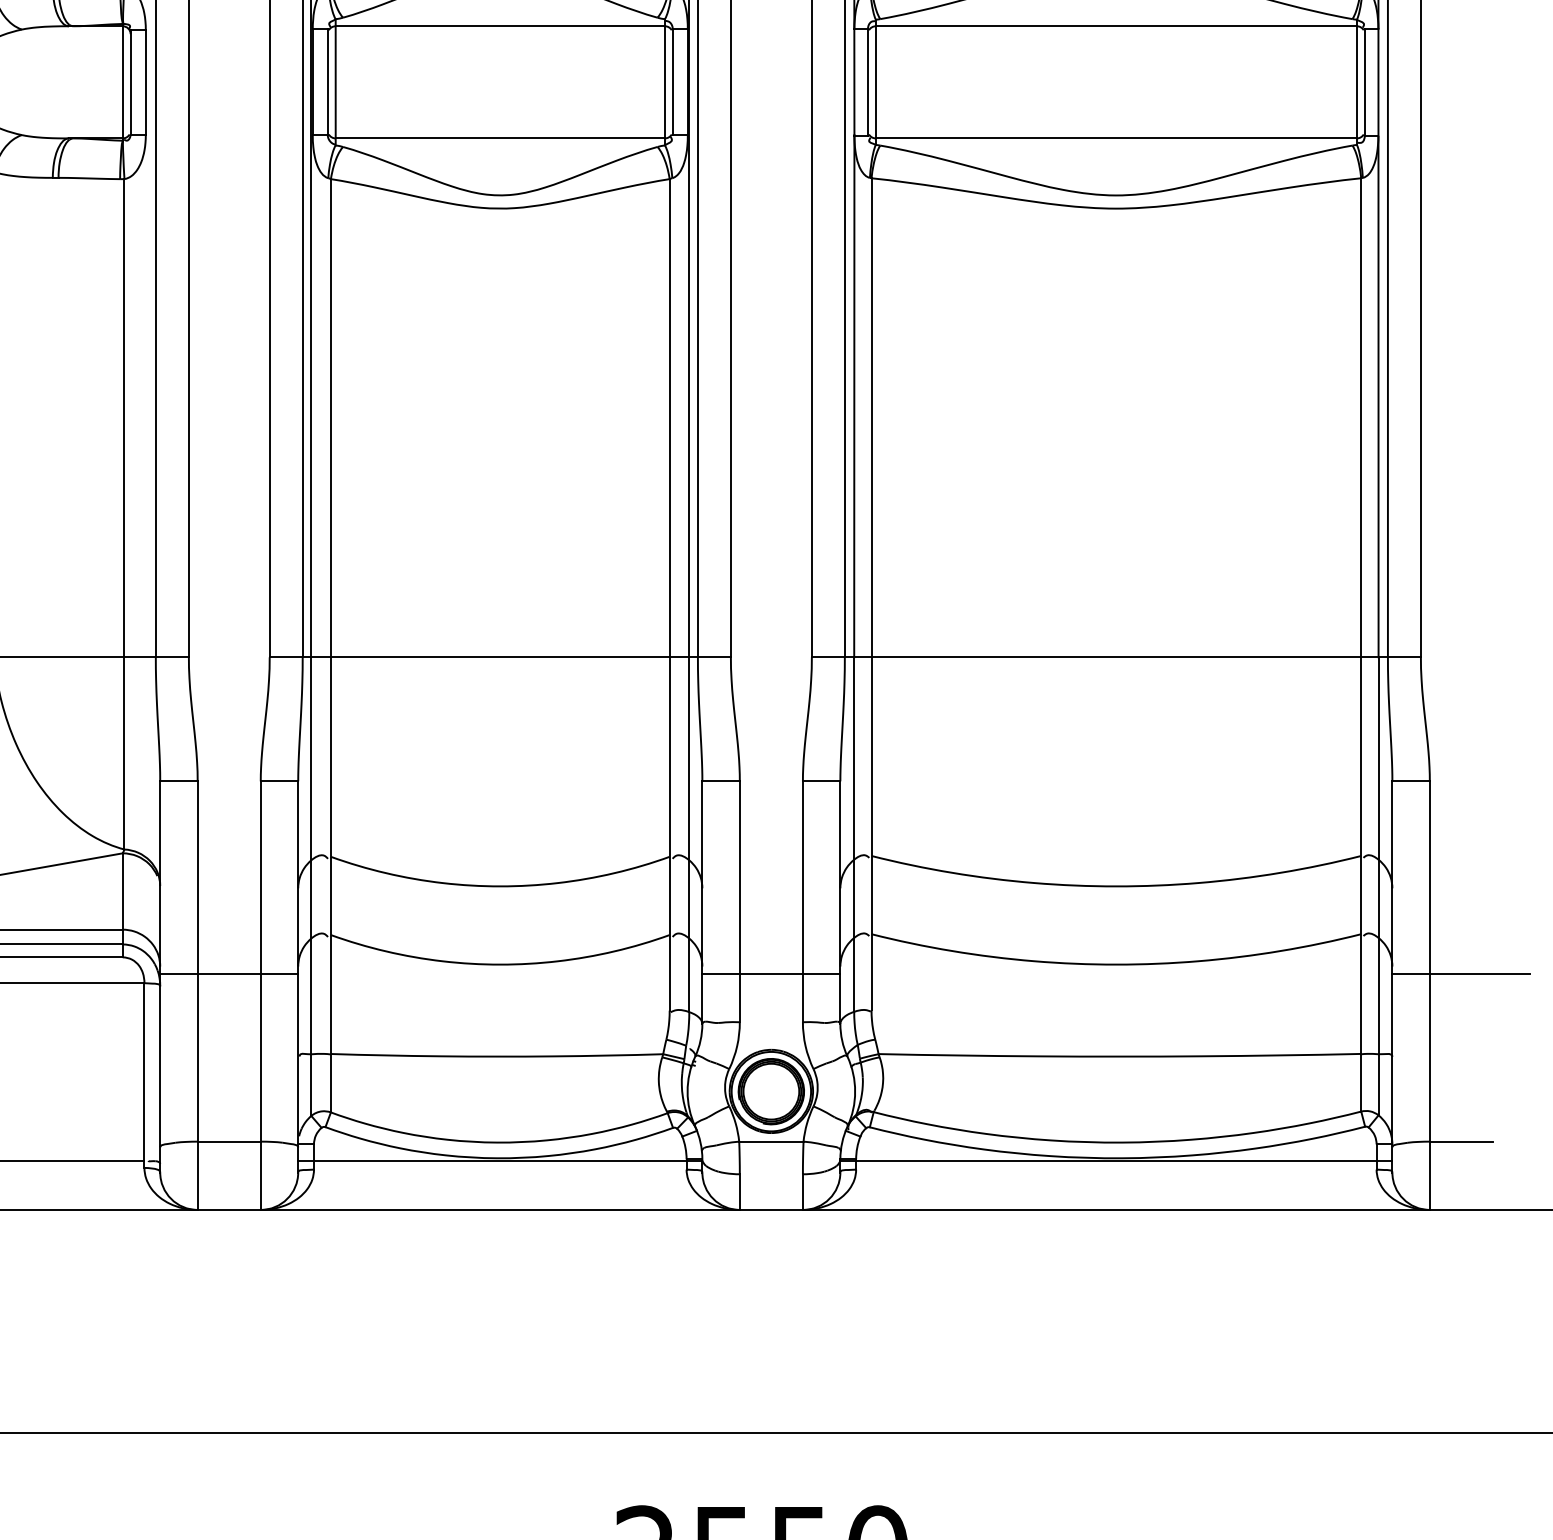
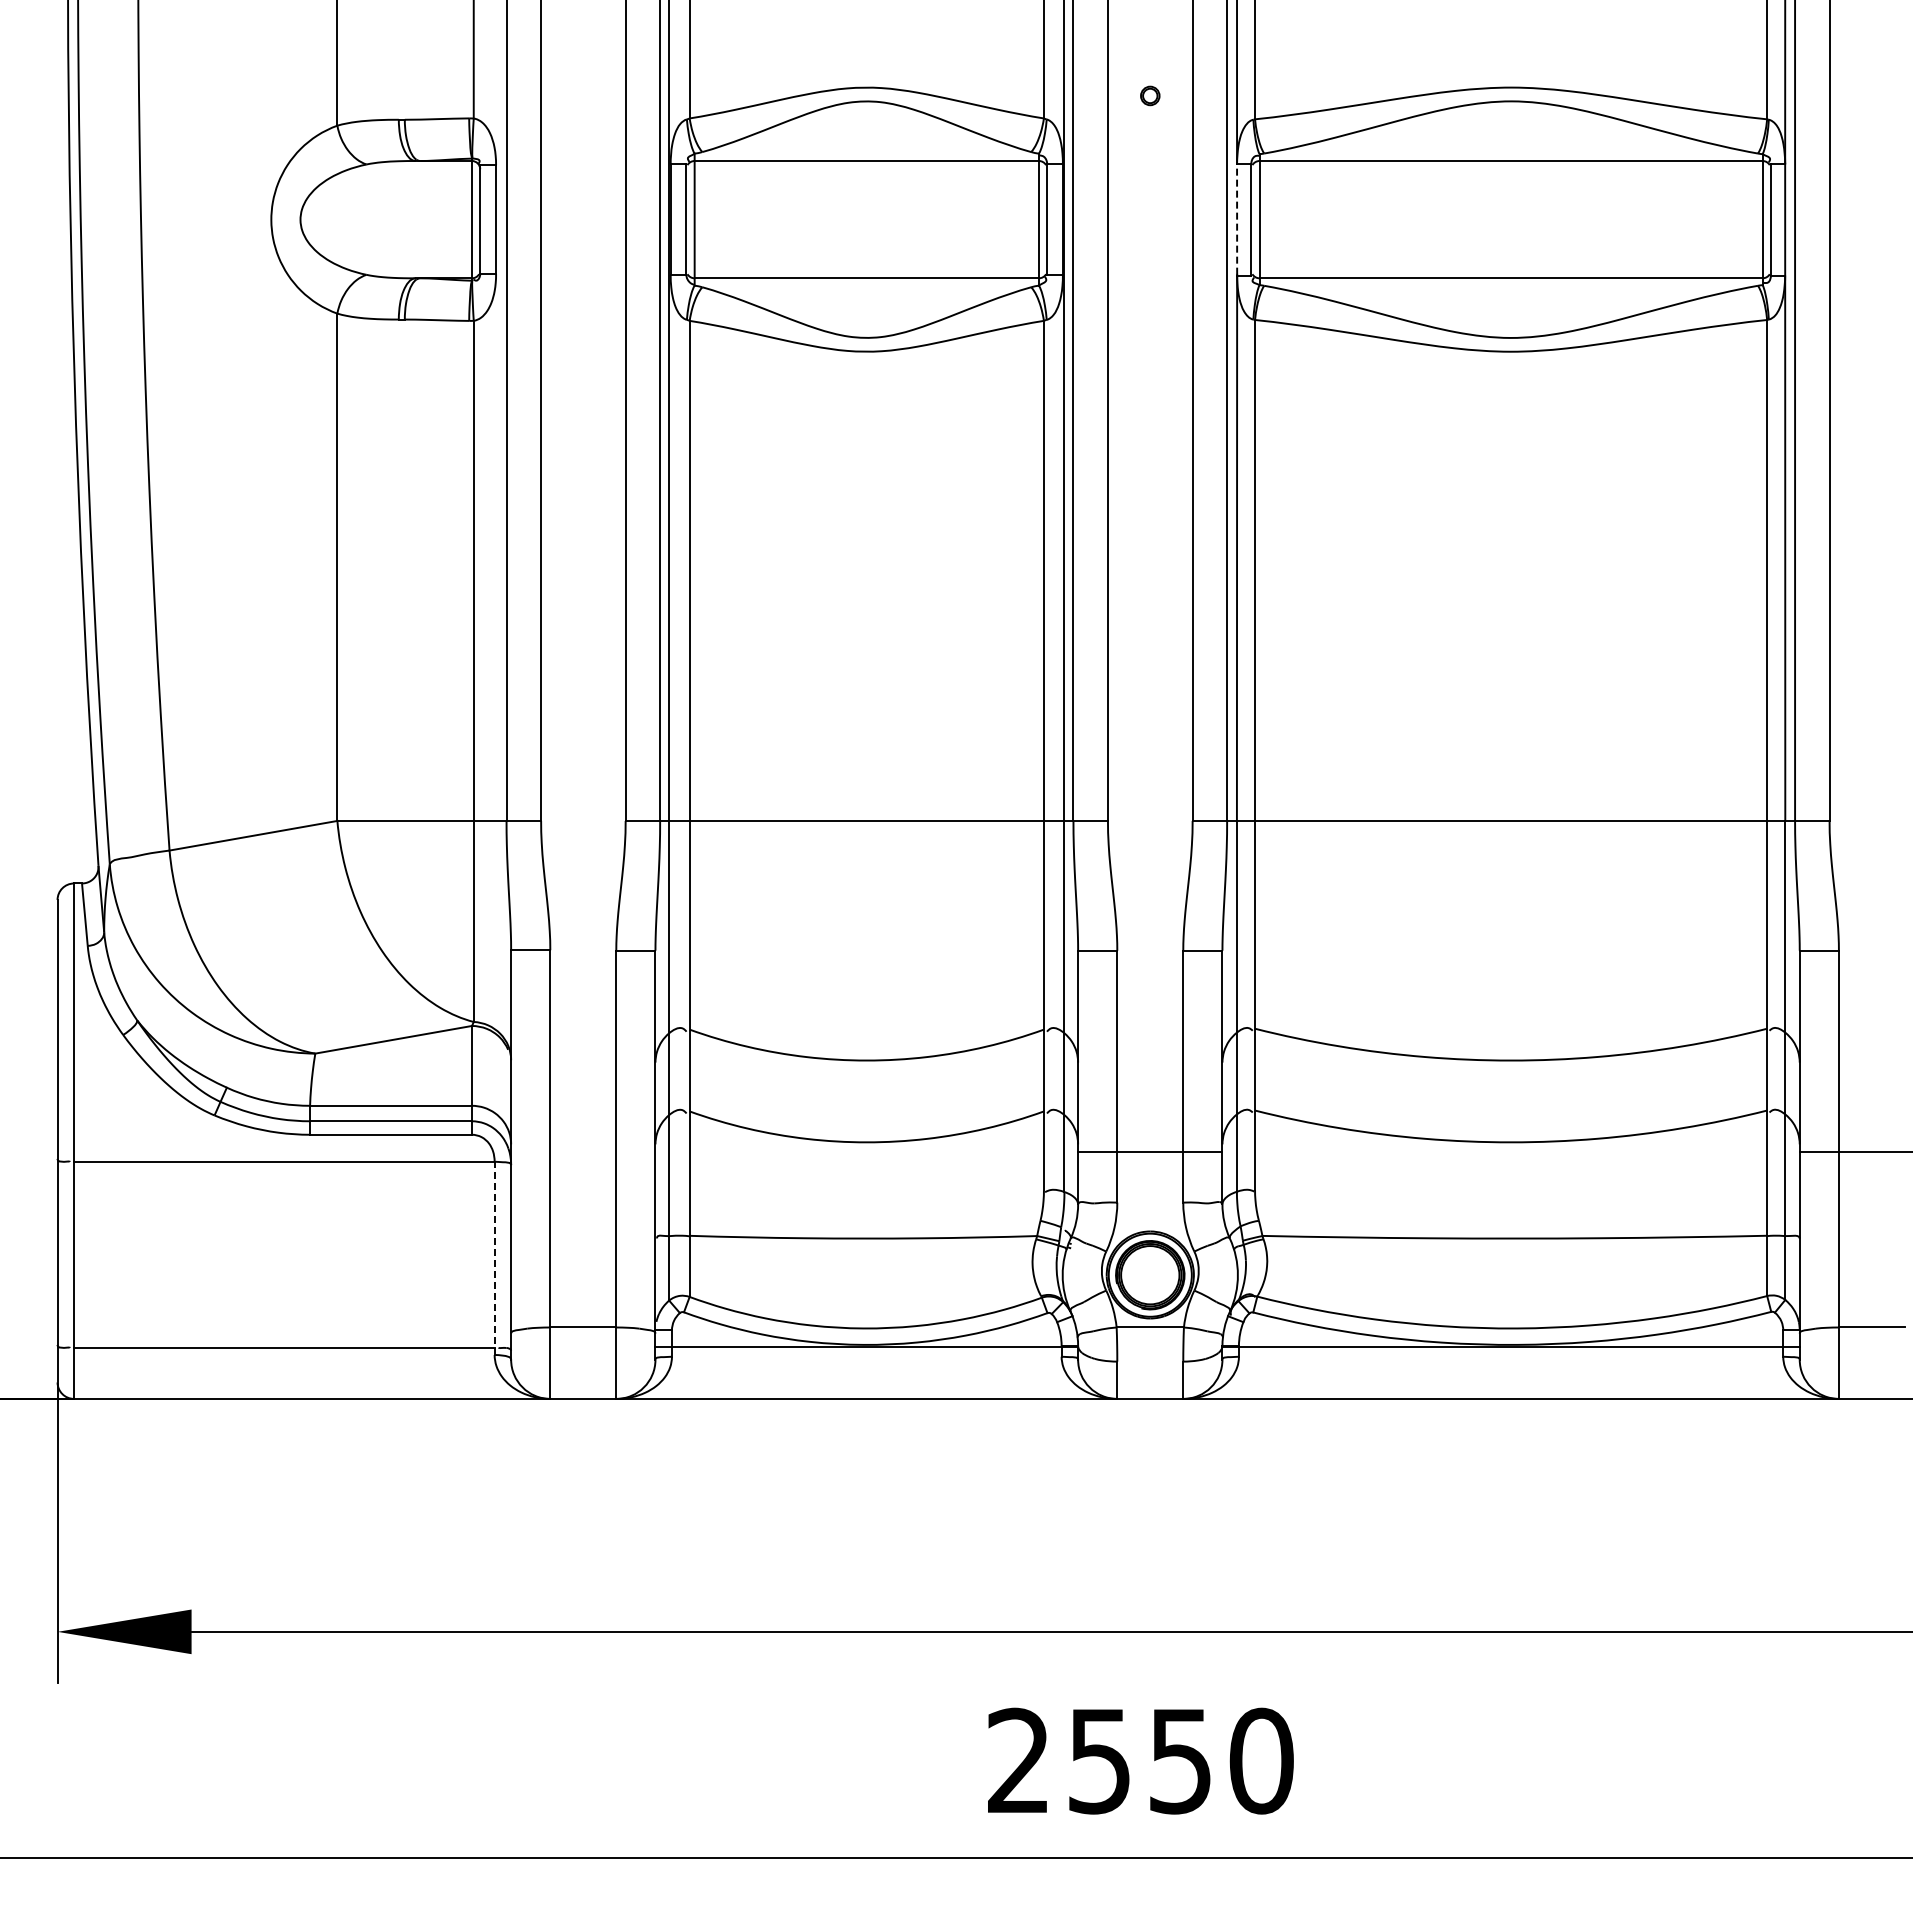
line: (854, 81) -> (1237, 218), solid -> dashed
line: (229, 973) -> (583, 1151), removed
line: (144, 1075) -> (494, 1258), solid -> dashed

